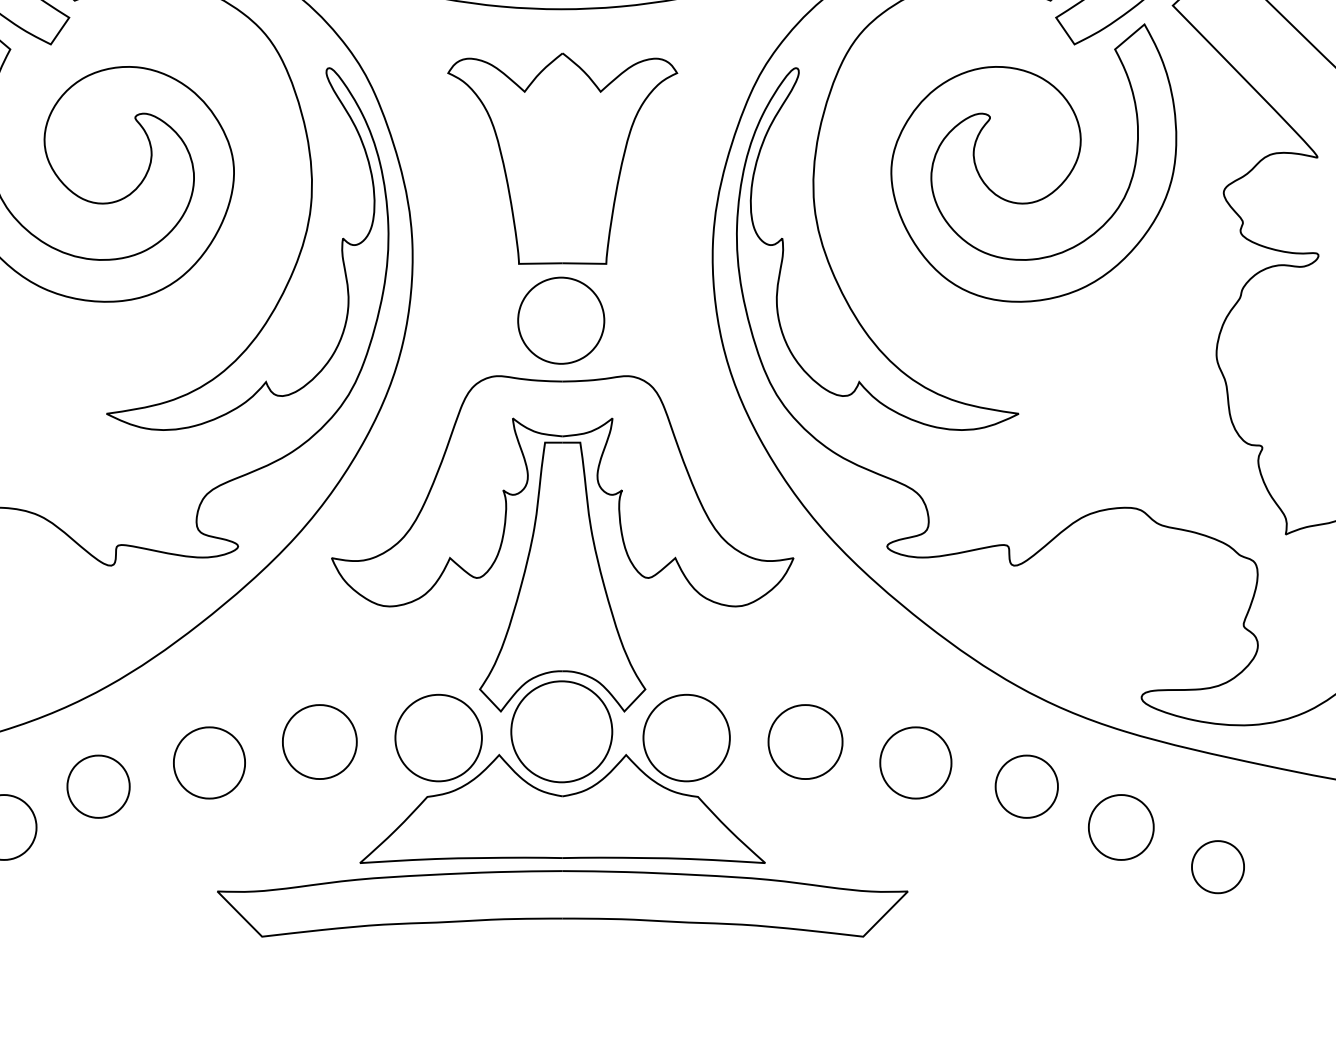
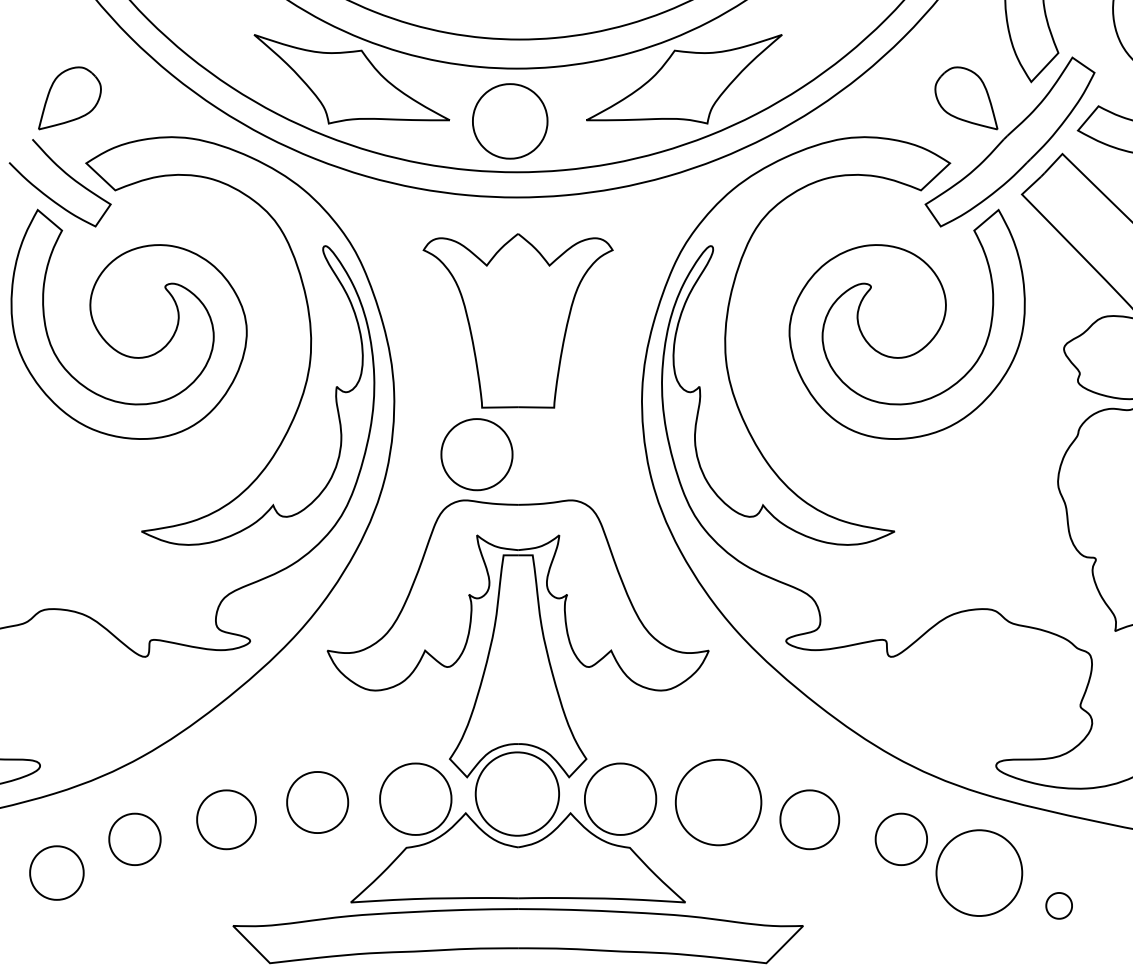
part: (560, 320) -> (476, 454), moved
part: (805, 742) -> (718, 802), size x1.4
part: (1121, 826) -> (979, 872), size x1.6
part: (1217, 866) -> (1058, 905), size x0.6

